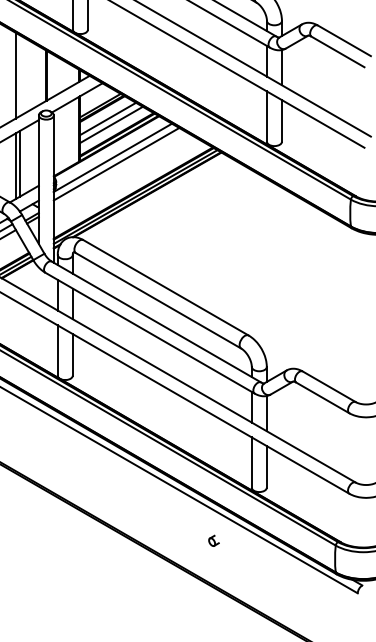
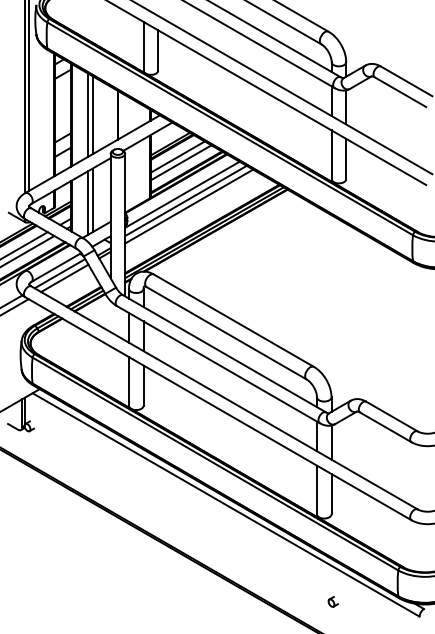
line: (20, 76) -> (92, 115), added
line: (120, 169) -> (189, 206), added
part: (214, 540) -> (333, 601), moved

